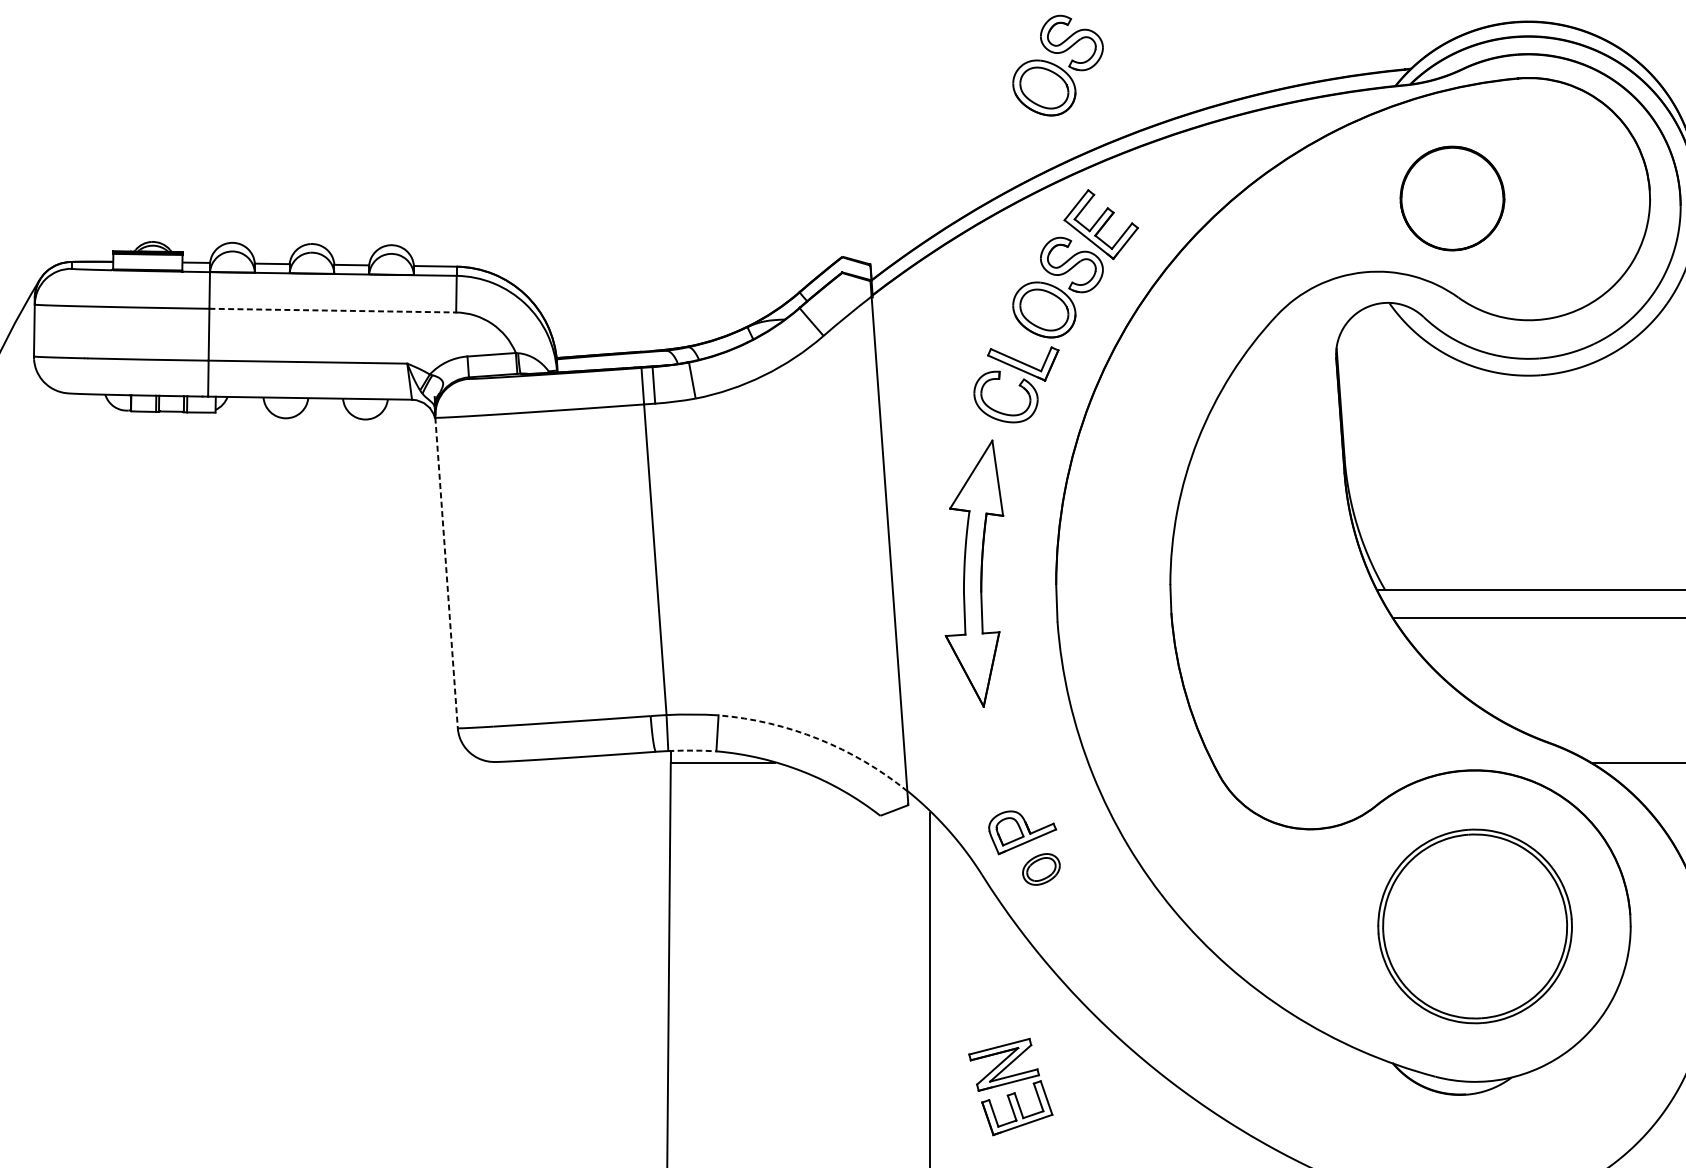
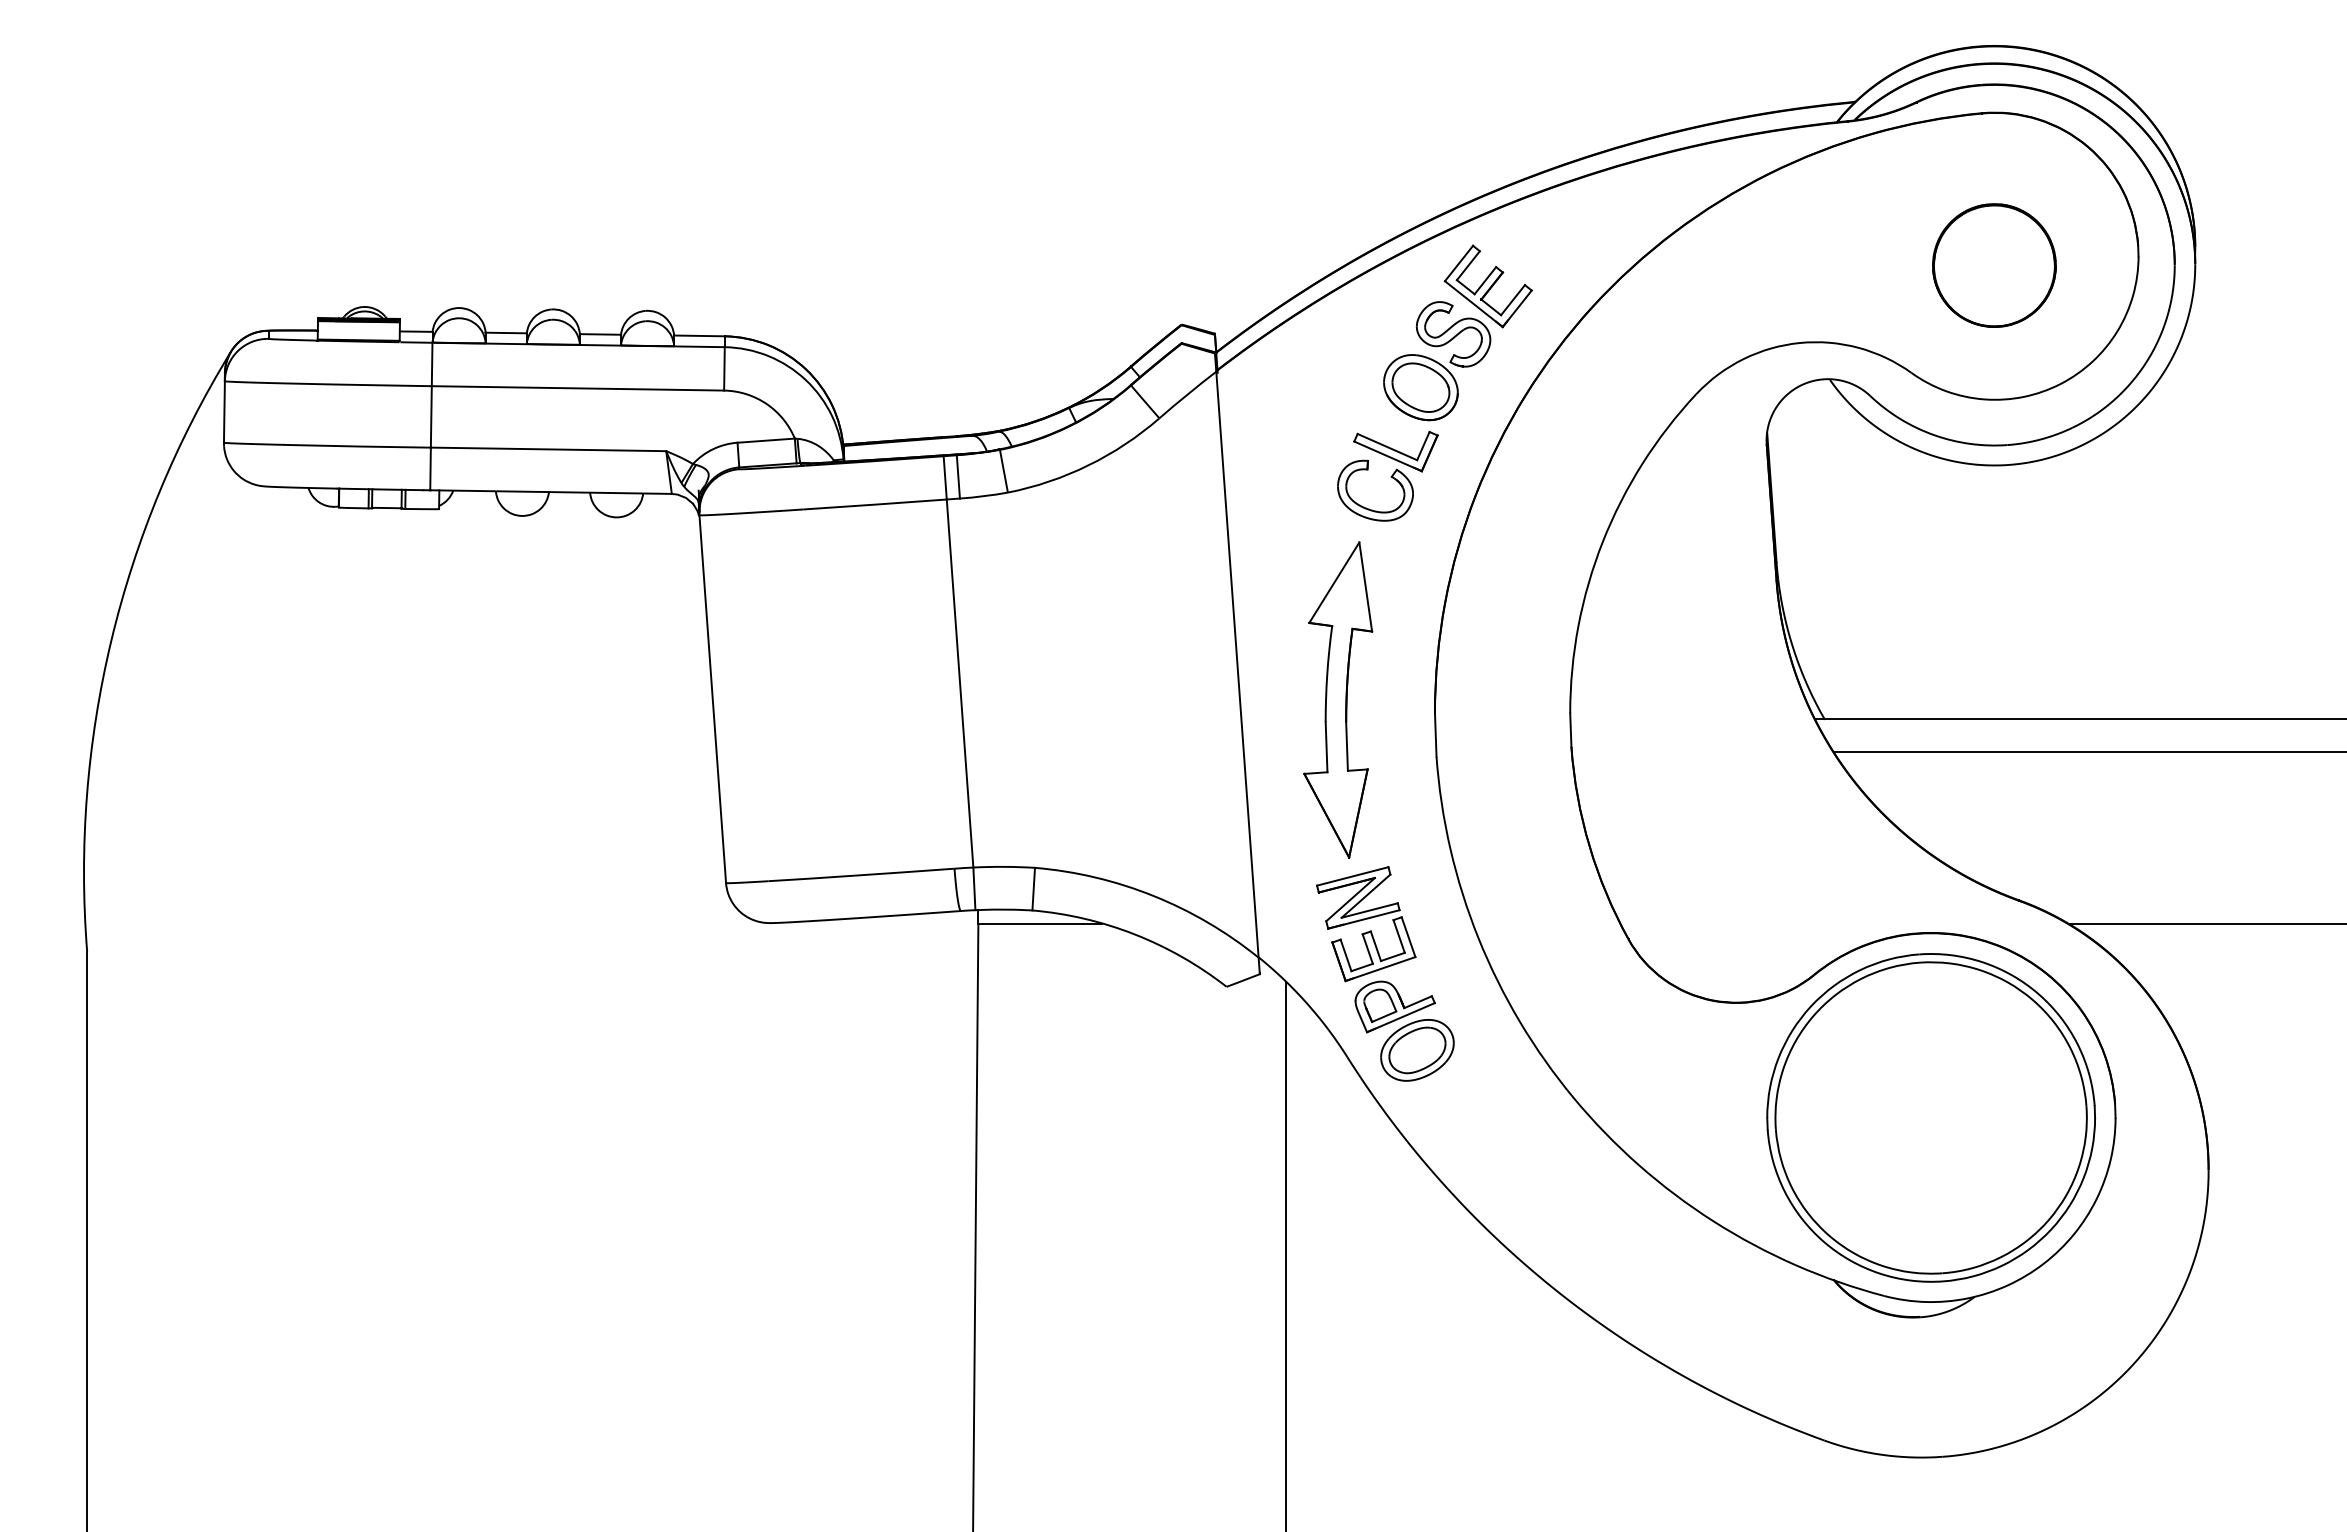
part: (1058, 65) -> (1437, 98), removed
part: (1452, 198) -> (1994, 265), moved
line: (333, 310) -> (578, 388), dashed -> solid
line: (446, 573) -> (712, 699), dashed -> solid
arc: (818, 738) -> (1153, 895), dashed -> solid
line: (692, 750) -> (1004, 909), dashed -> solid
part: (1041, 869) -> (1417, 1050), size x1.67
part: (1475, 926) -> (1931, 1117), size x1.43
part: (1011, 1087) -> (1366, 924), moved

